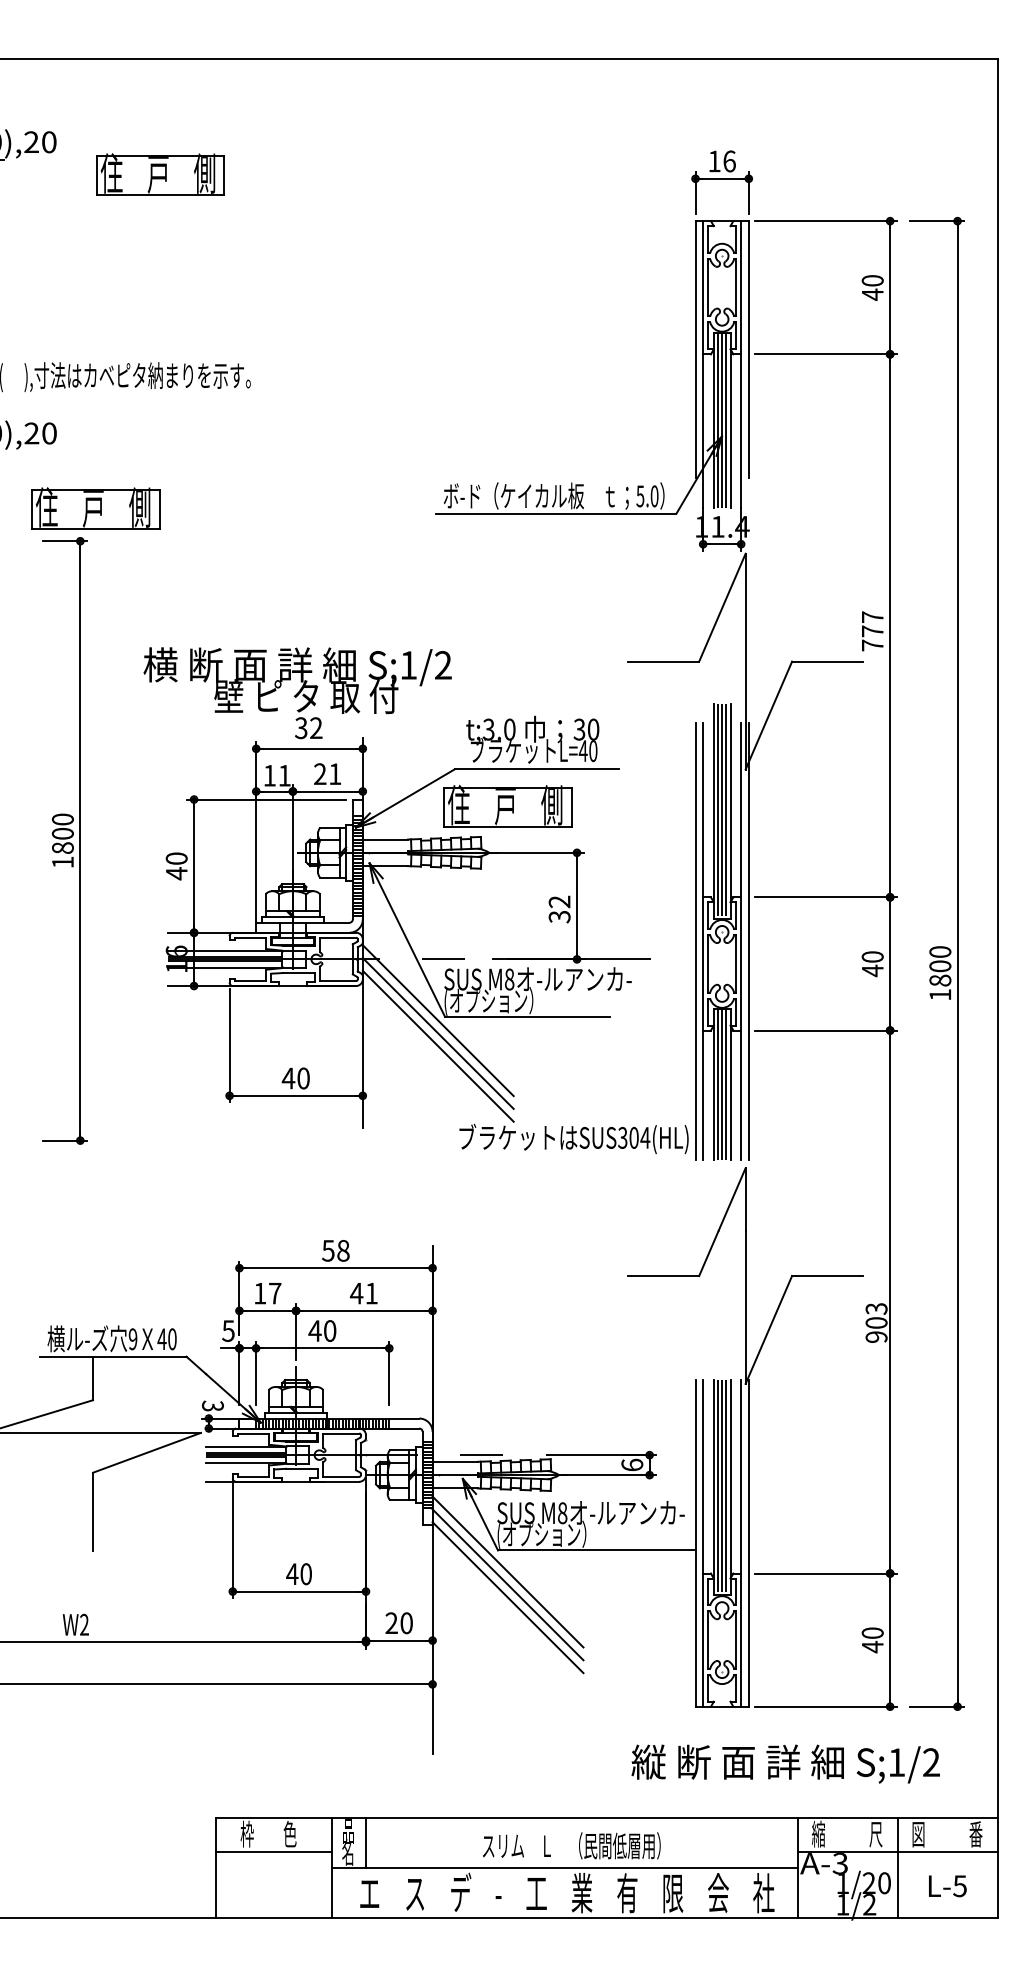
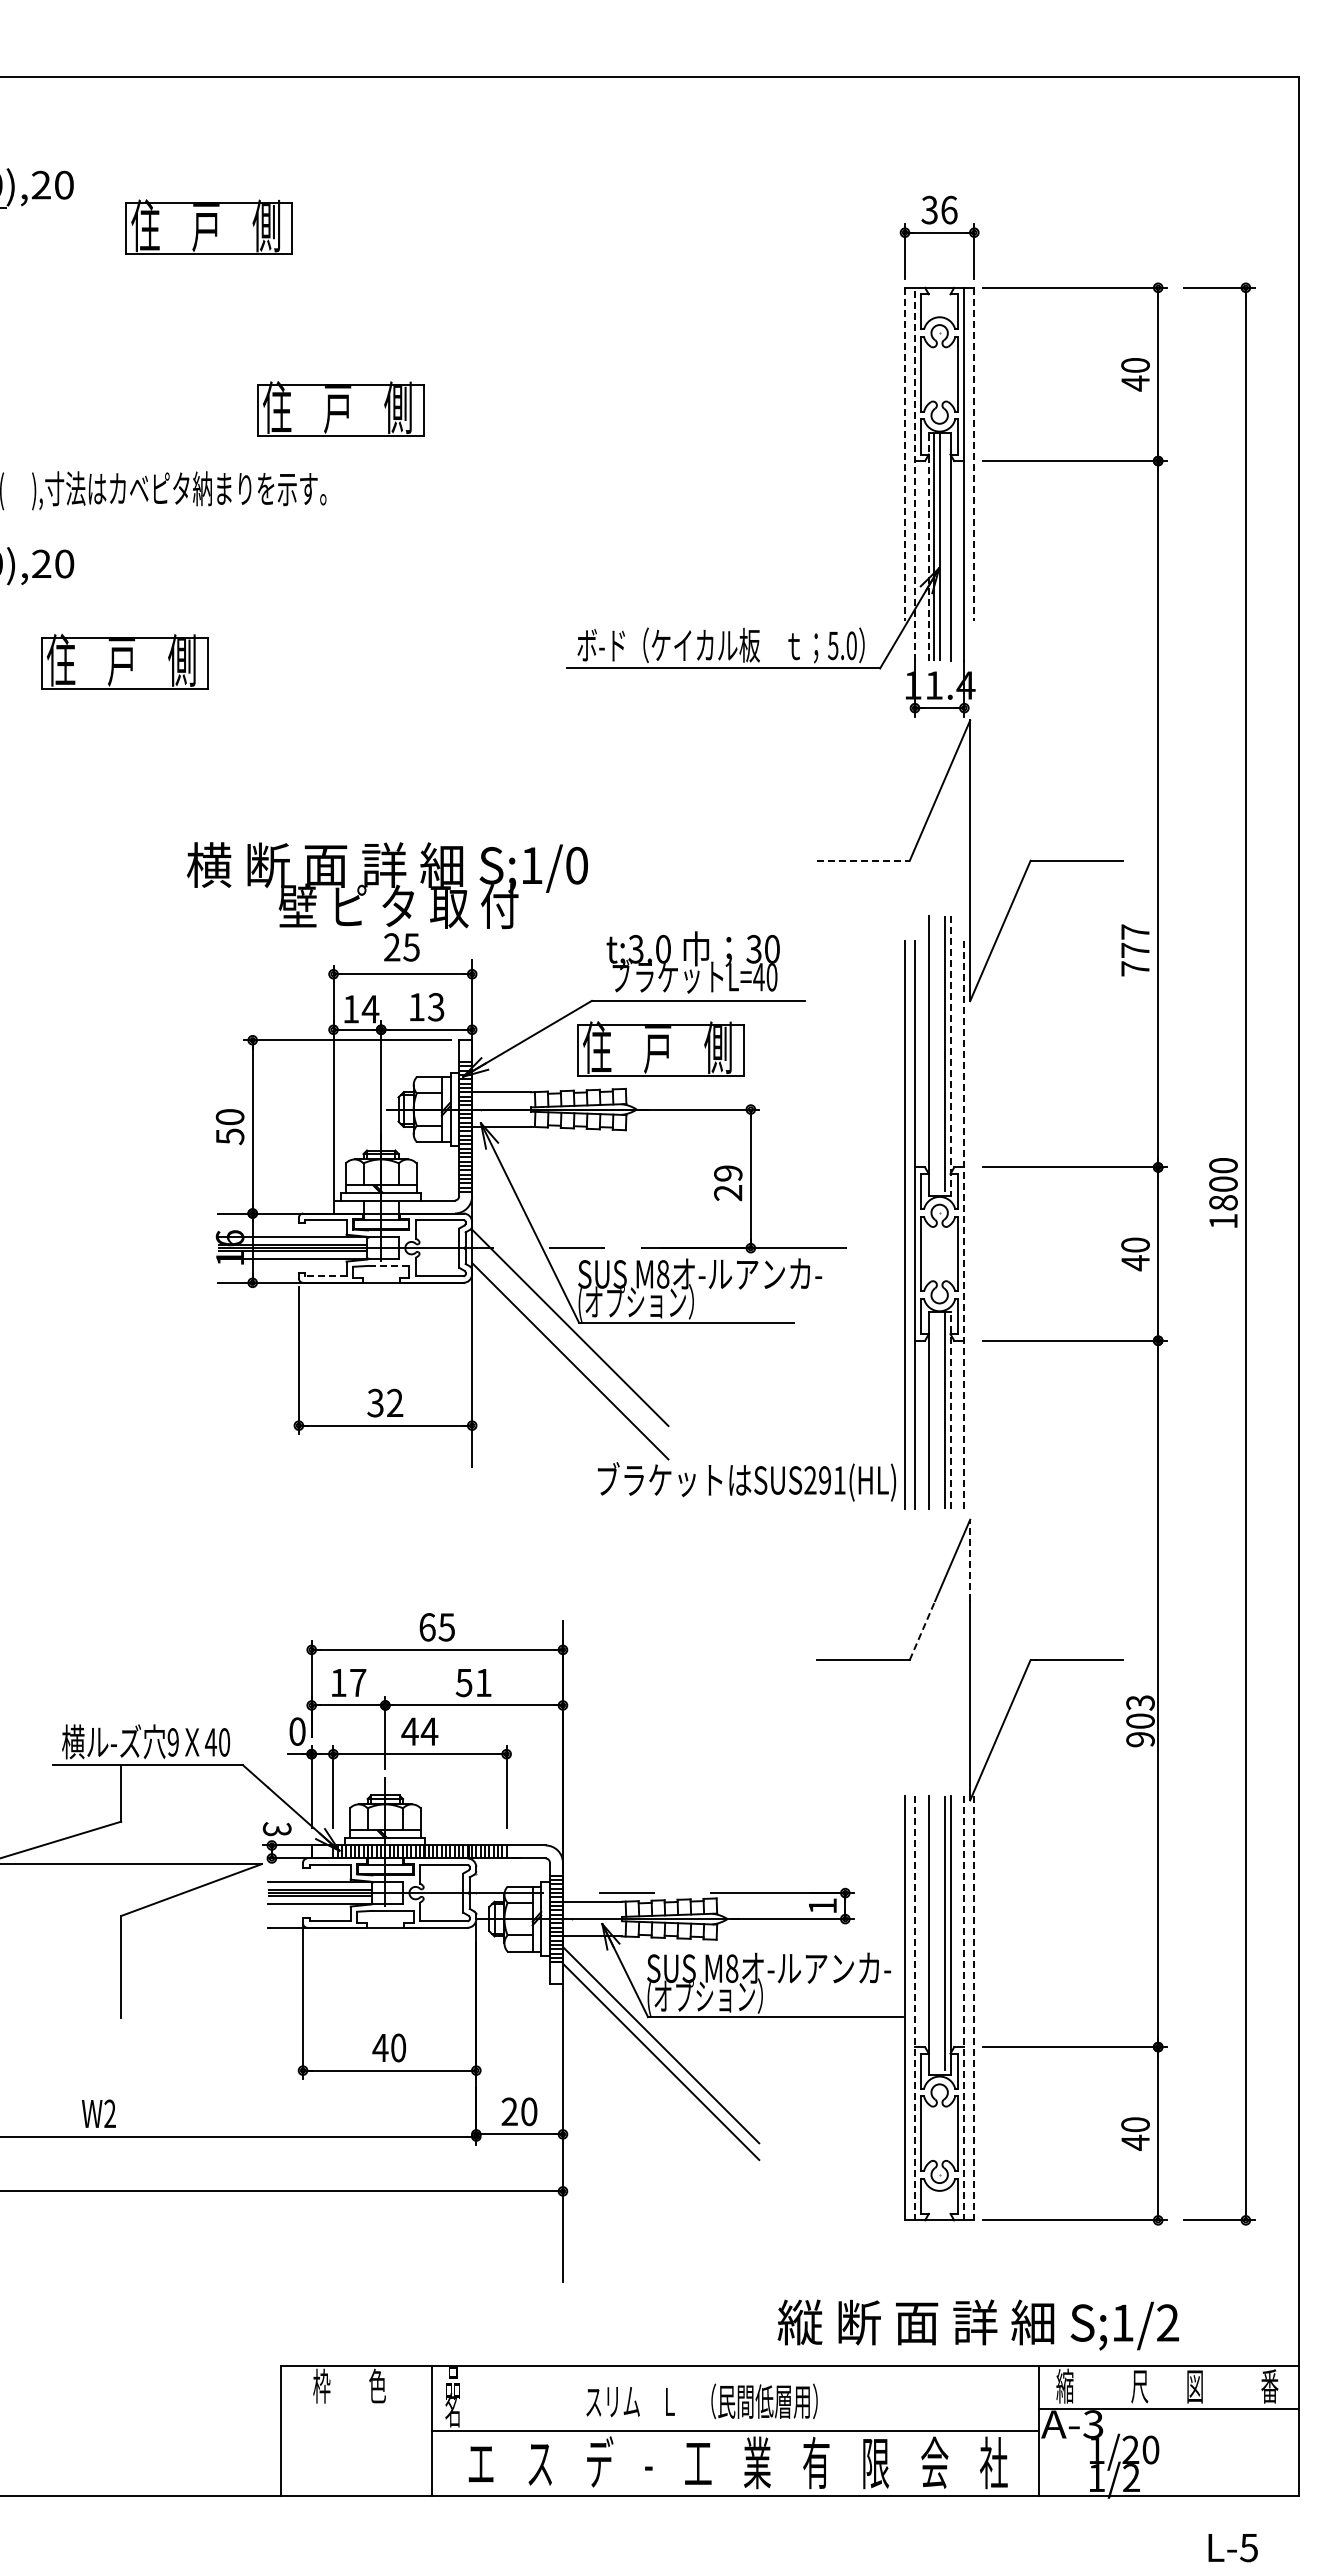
text: (714, 160) -> (929, 209), 16 -> 36
part: (261, 313) -> (340, 408), added
line: (695, 349) -> (905, 454), solid -> dashed
line: (748, 349) -> (974, 454), solid -> dashed
line: (702, 364) -> (914, 474), solid -> dashed
line: (713, 420) -> (928, 546), solid -> dashed
line: (726, 420) -> (945, 546), removed
text: (872, 631) -> (1135, 950), moved
line: (663, 661) -> (863, 860), solid -> dashed
text: (443, 665) -> (576, 865), S;1/2 -> S;1/0
text: (308, 728) -> (401, 947), 32 -> 25
text: (327, 774) -> (426, 1007), 21 -> 13
text: (284, 775) -> (370, 1009), 11 -> 14
line: (718, 811) -> (934, 1055), removed
line: (722, 811) -> (939, 1055), removed
line: (730, 812) -> (950, 1056), solid -> dashed
part: (64, 841) -> (84, 1094), removed
text: (177, 873) -> (230, 1136), 40 -> 50
text: (559, 909) -> (728, 1183), 32 -> 29
line: (741, 941) -> (964, 1224), solid -> dashed
line: (748, 941) -> (974, 1224), removed
line: (298, 972) -> (388, 1265), solid -> dashed
text: (940, 972) -> (1223, 1192), moved
line: (250, 981) -> (325, 1276), solid -> dashed
line: (438, 1033) -> (570, 1344), removed
text: (295, 1078) -> (384, 1402), 40 -> 32
line: (730, 1083) -> (950, 1409), solid -> dashed
line: (718, 1084) -> (934, 1410), removed
line: (722, 1084) -> (939, 1410), removed
text: (634, 1137) -> (825, 1480), SUS304(HL) -> SUS291(HL)
line: (745, 1199) -> (970, 1560), solid -> dashed
text: (336, 1250) -> (437, 1627), 58 -> 65
line: (708, 1253) -> (922, 1630), solid -> dashed
text: (356, 1294) -> (463, 1683), 41 -> 51
text: (228, 1330) -> (297, 1731), 5 -> 0
text: (330, 1330) -> (429, 1731), 40 -> 44
text: (632, 1464) -> (822, 1905), 6 -> 1
line: (718, 1487) -> (934, 1935), removed
line: (722, 1487) -> (939, 1935), removed
line: (702, 1543) -> (914, 2008), solid -> dashed
line: (741, 1543) -> (964, 2008), solid -> dashed
line: (748, 1543) -> (974, 2008), solid -> dashed
line: (507, 1597) -> (660, 2078), removed
text: (785, 1763) -> (977, 2324), moved
line: (365, 1842) -> (475, 2397), removed
text: (571, 1845) -> (701, 2401), moved
line: (273, 1852) -> (356, 2409), removed
line: (898, 1868) -> (1168, 2430), removed
text: (947, 1886) -> (1232, 2548), moved

